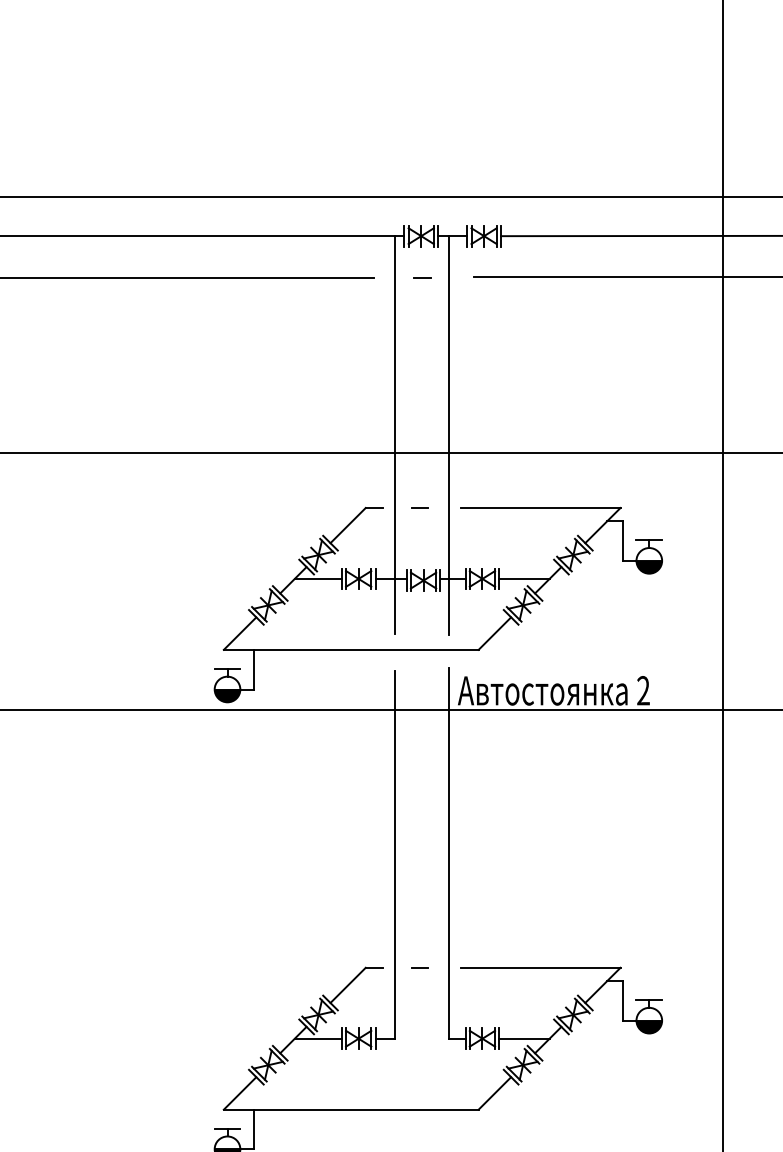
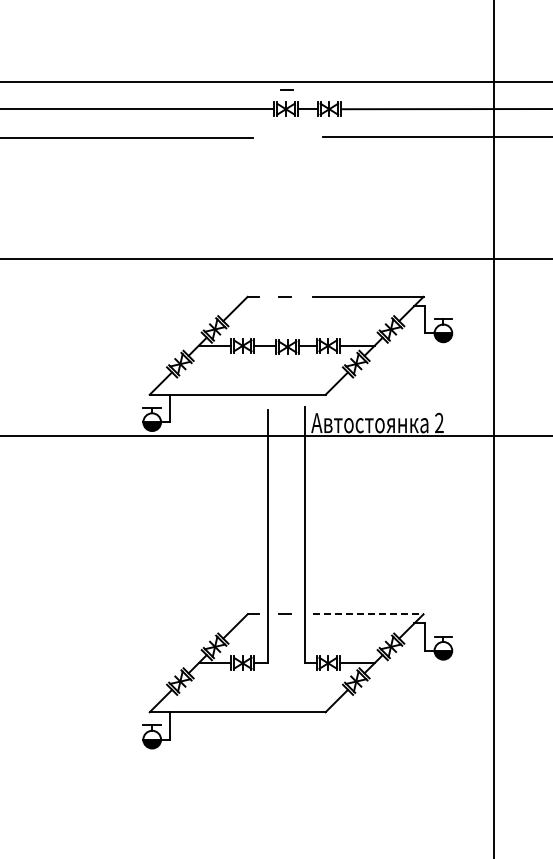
line: (422, 277) -> (286, 89), moved
line: (395, 435) -> (268, 246), removed
line: (449, 435) -> (305, 246), removed
line: (540, 968) -> (368, 614), solid -> dashed

